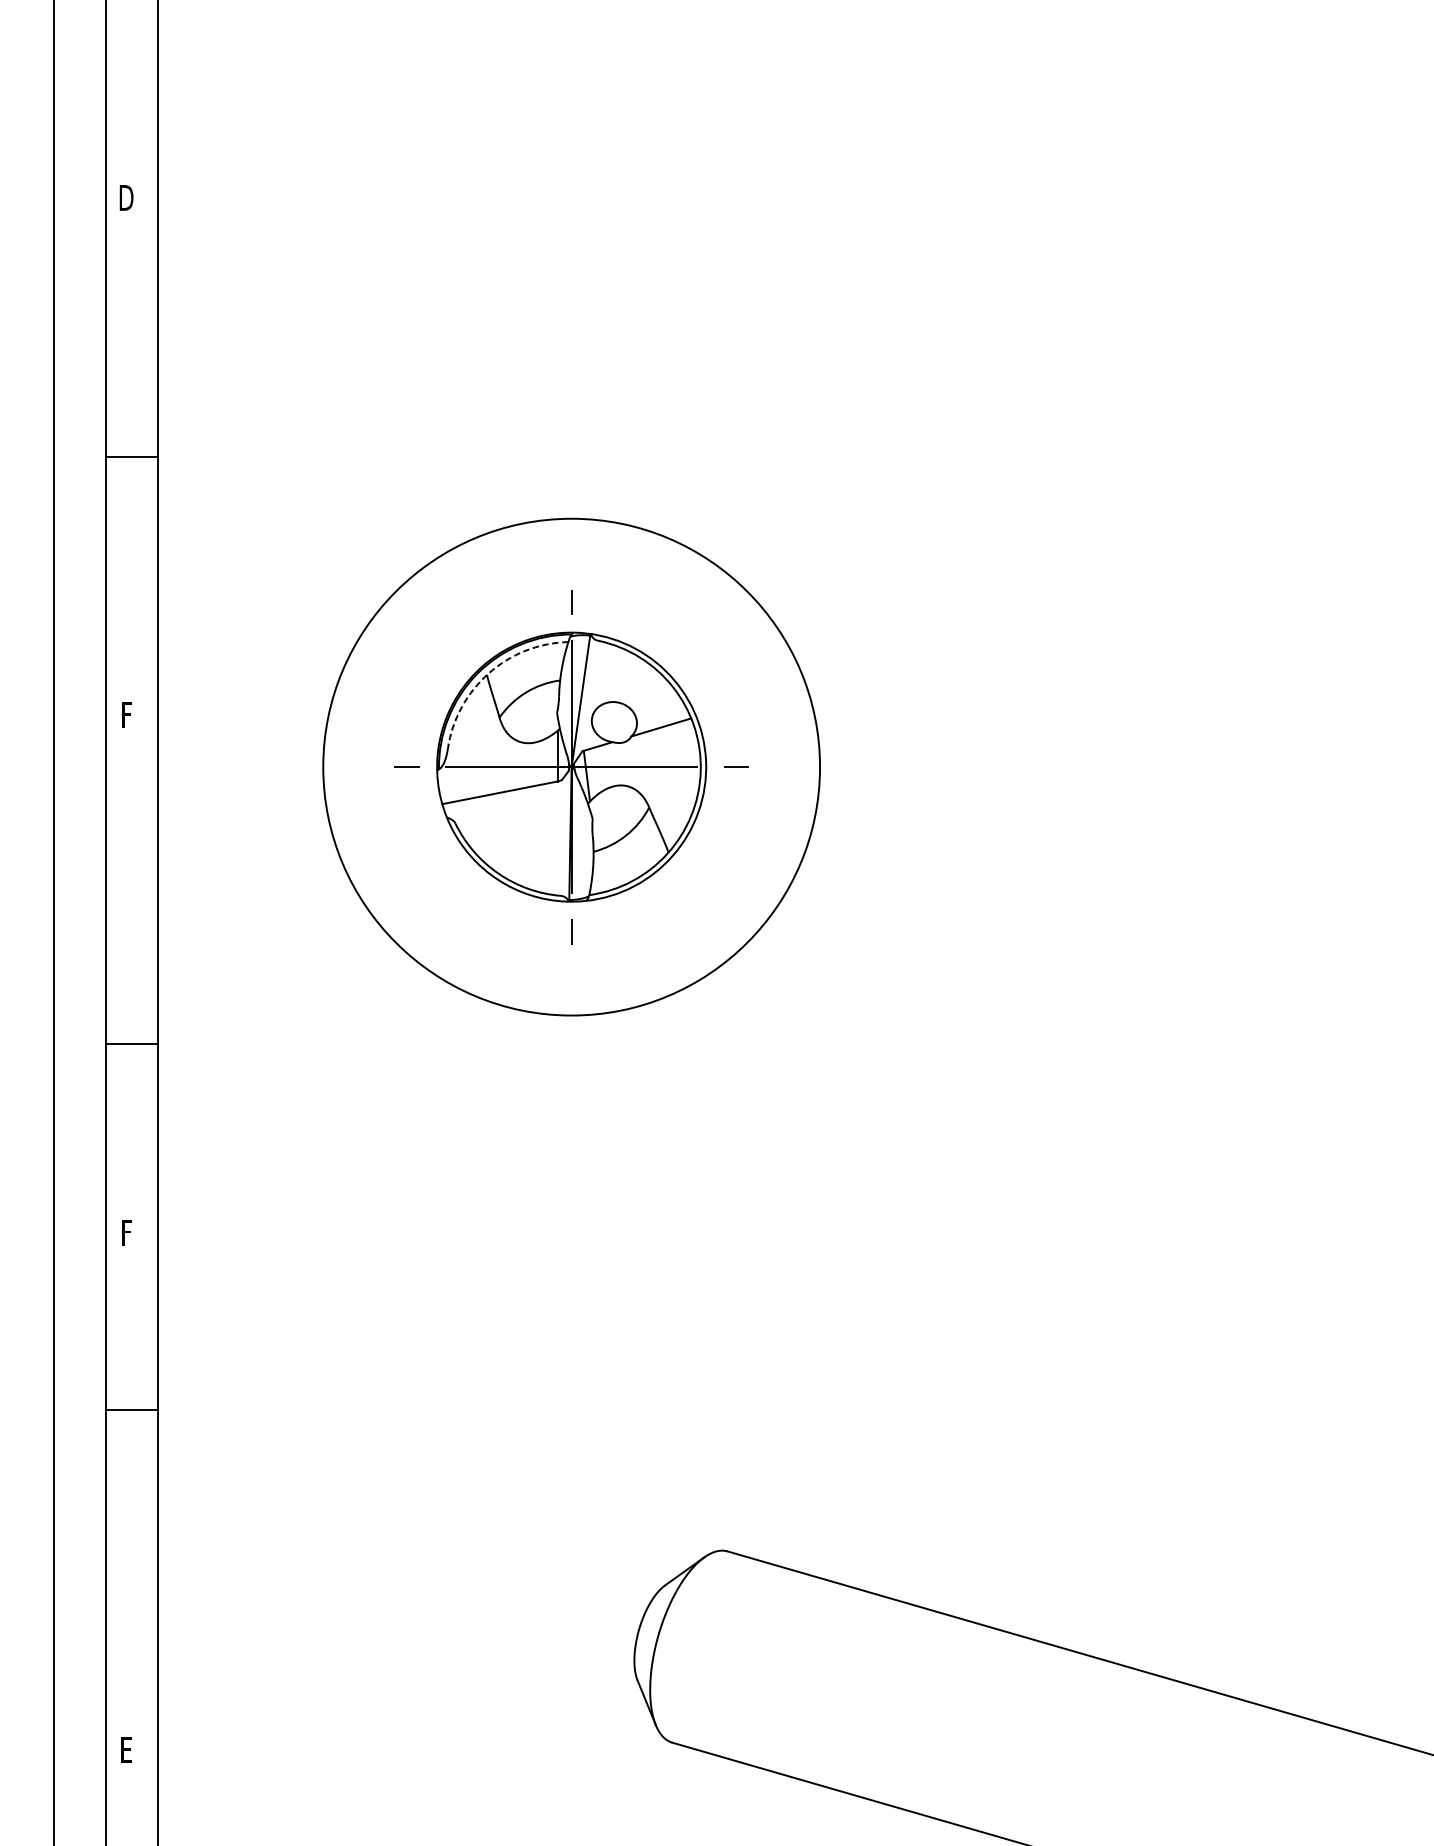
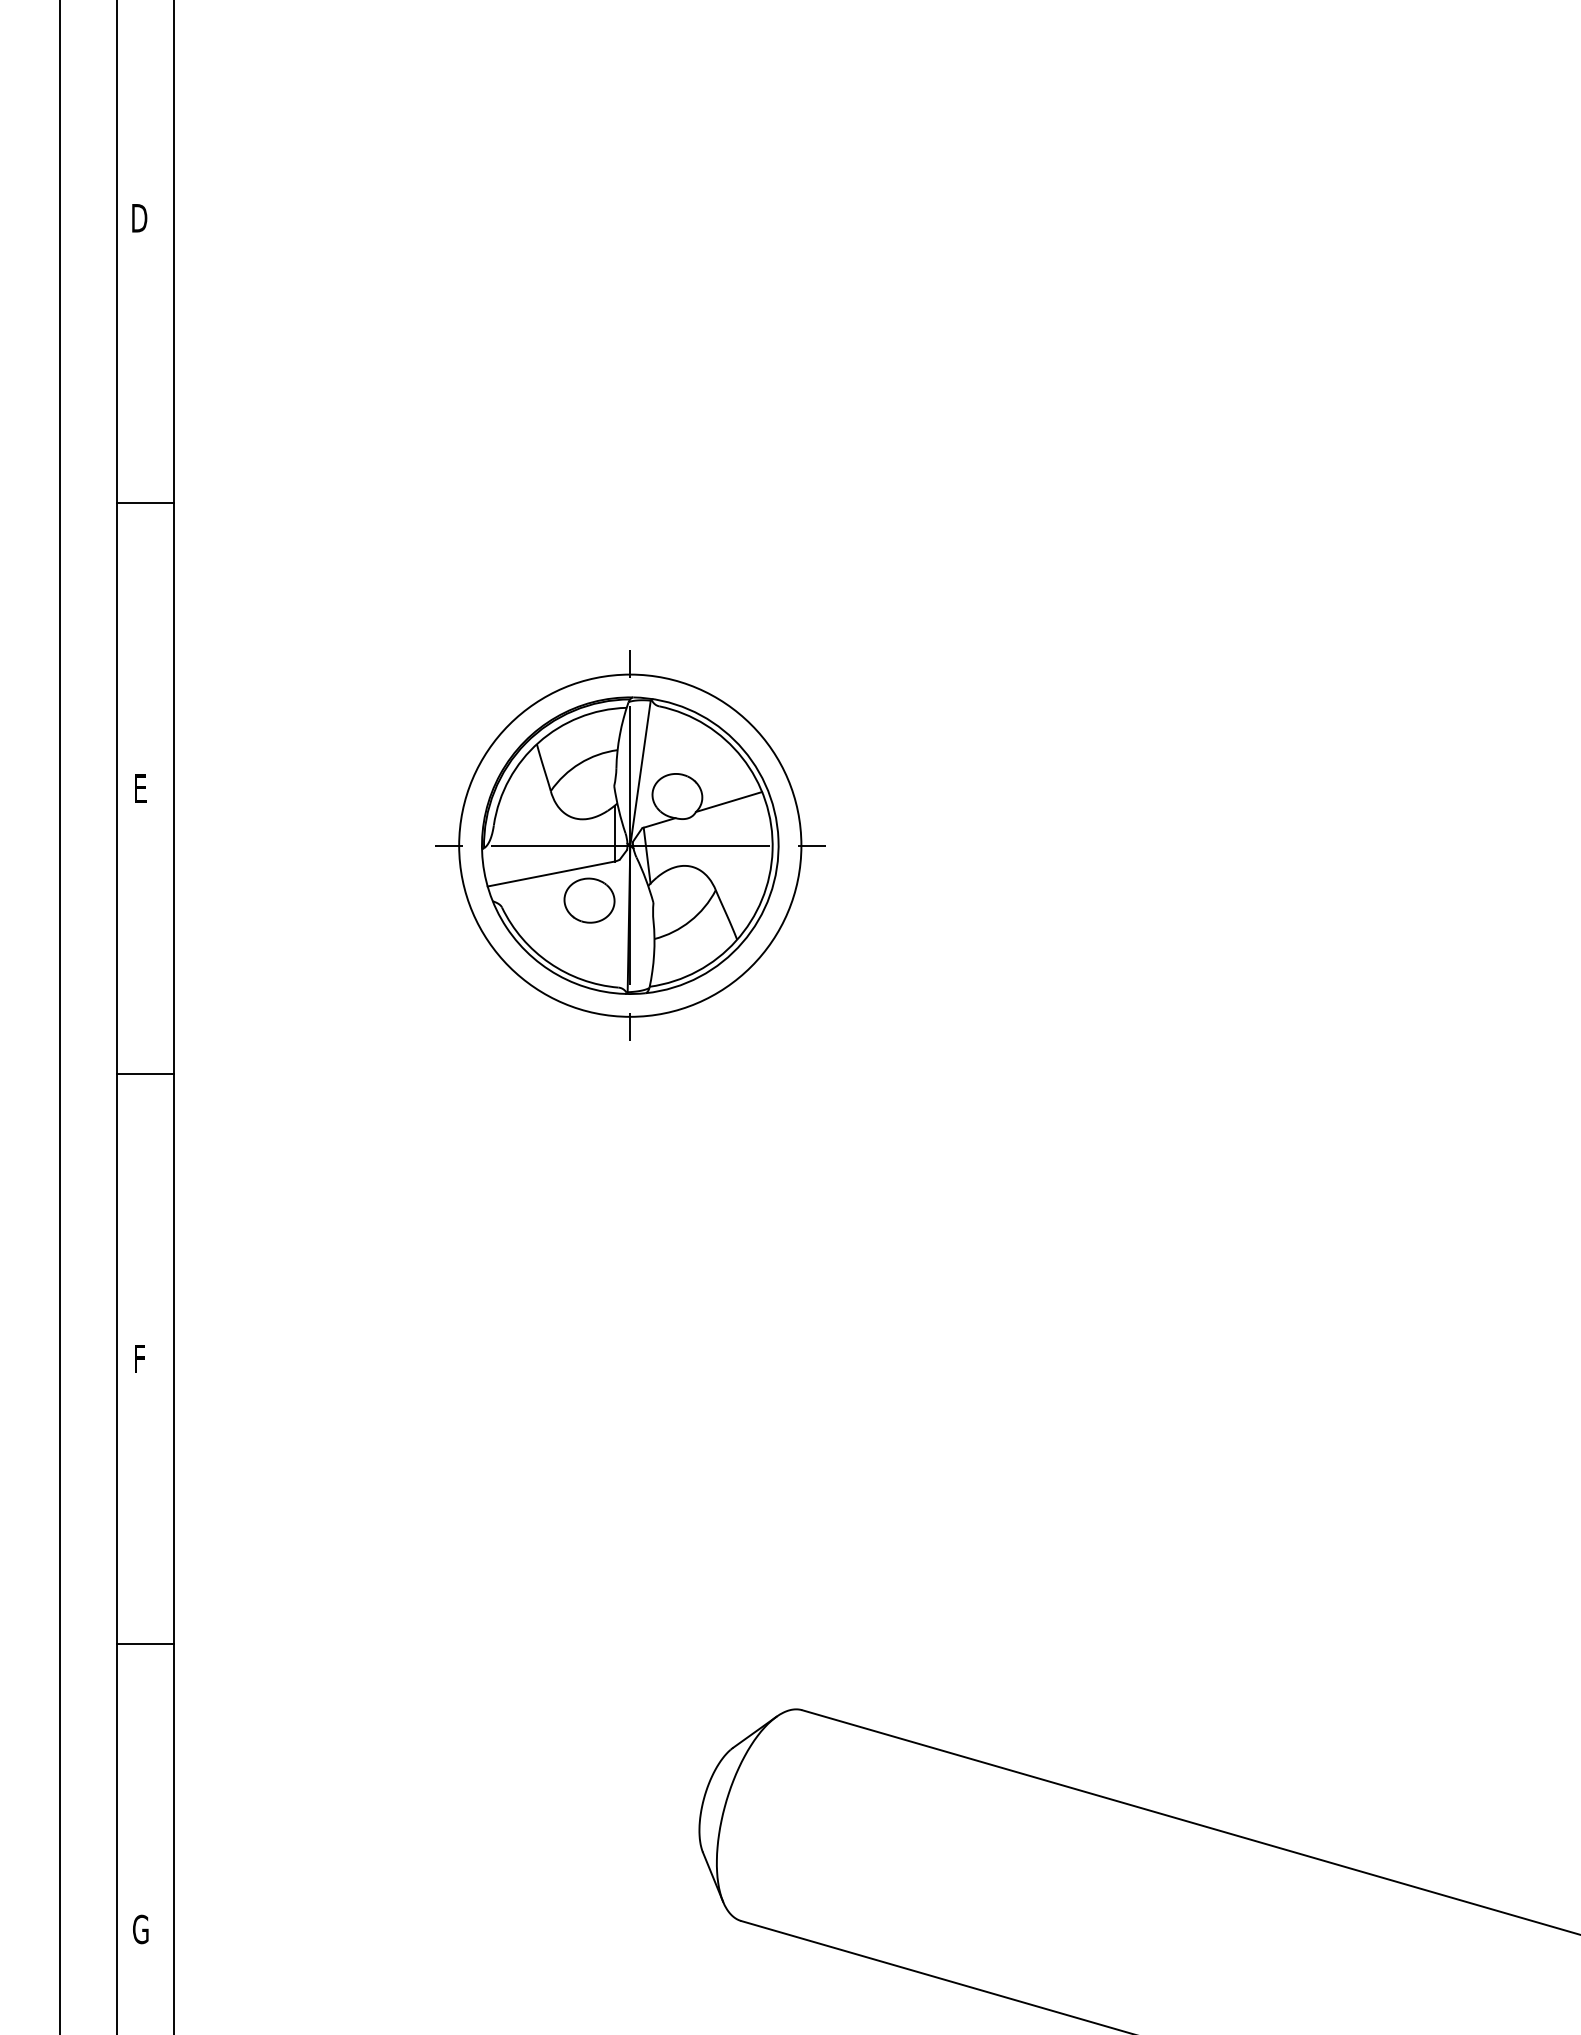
arc: (488, 673) -> (538, 742), dashed -> solid
text: (128, 715) -> (141, 788), F -> E
circle: (571, 766) -> (630, 845), size x0.62
part: (534, 816) -> (589, 900), added
line: (130, 1043) -> (144, 1073), moved
line: (130, 1410) -> (144, 1644), moved
text: (127, 1750) -> (140, 1929), E -> G

